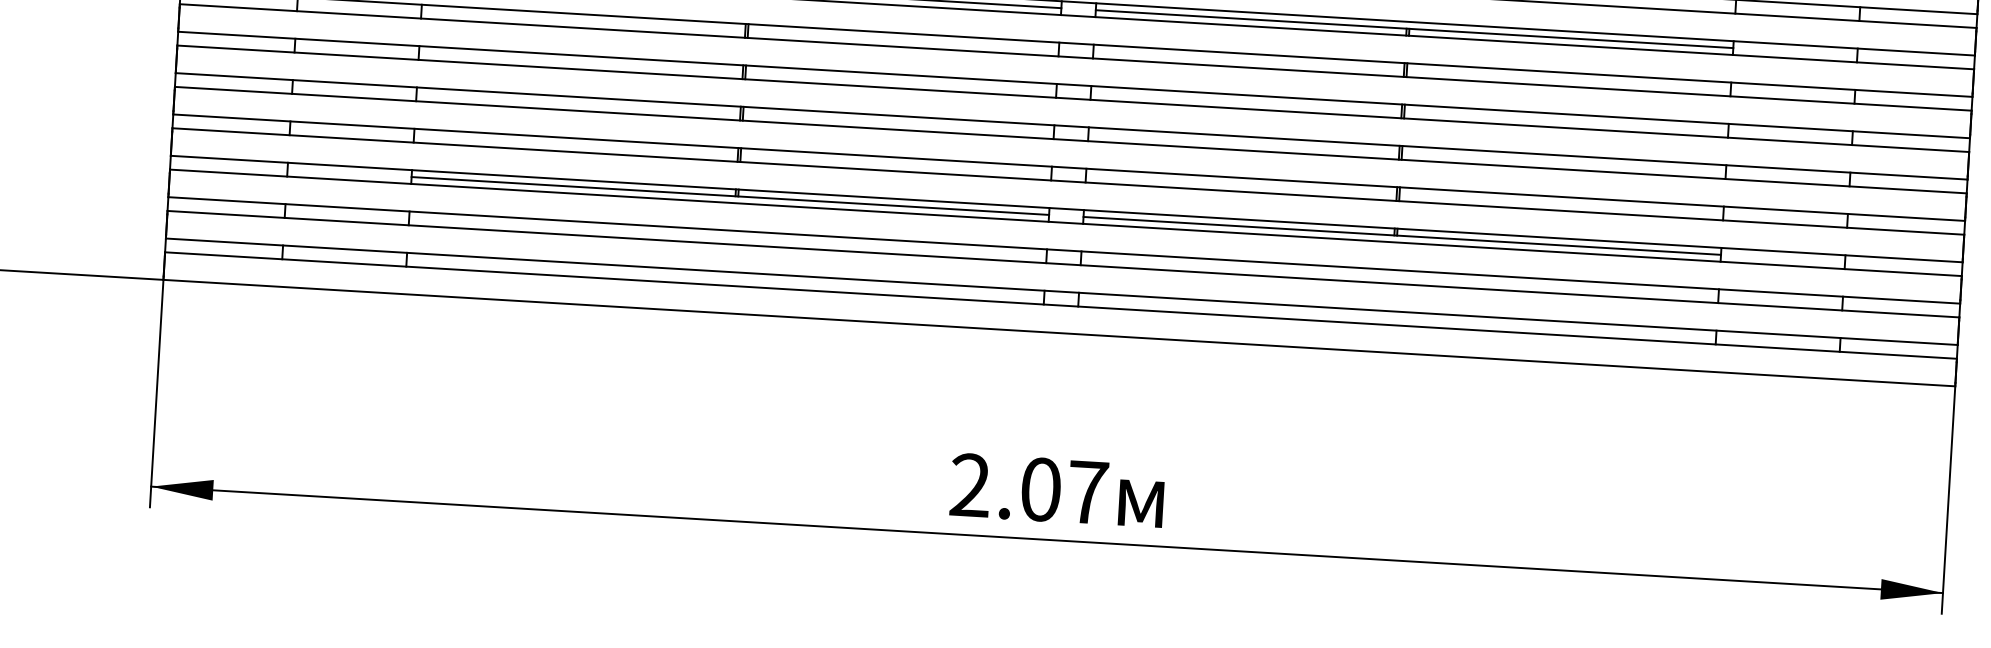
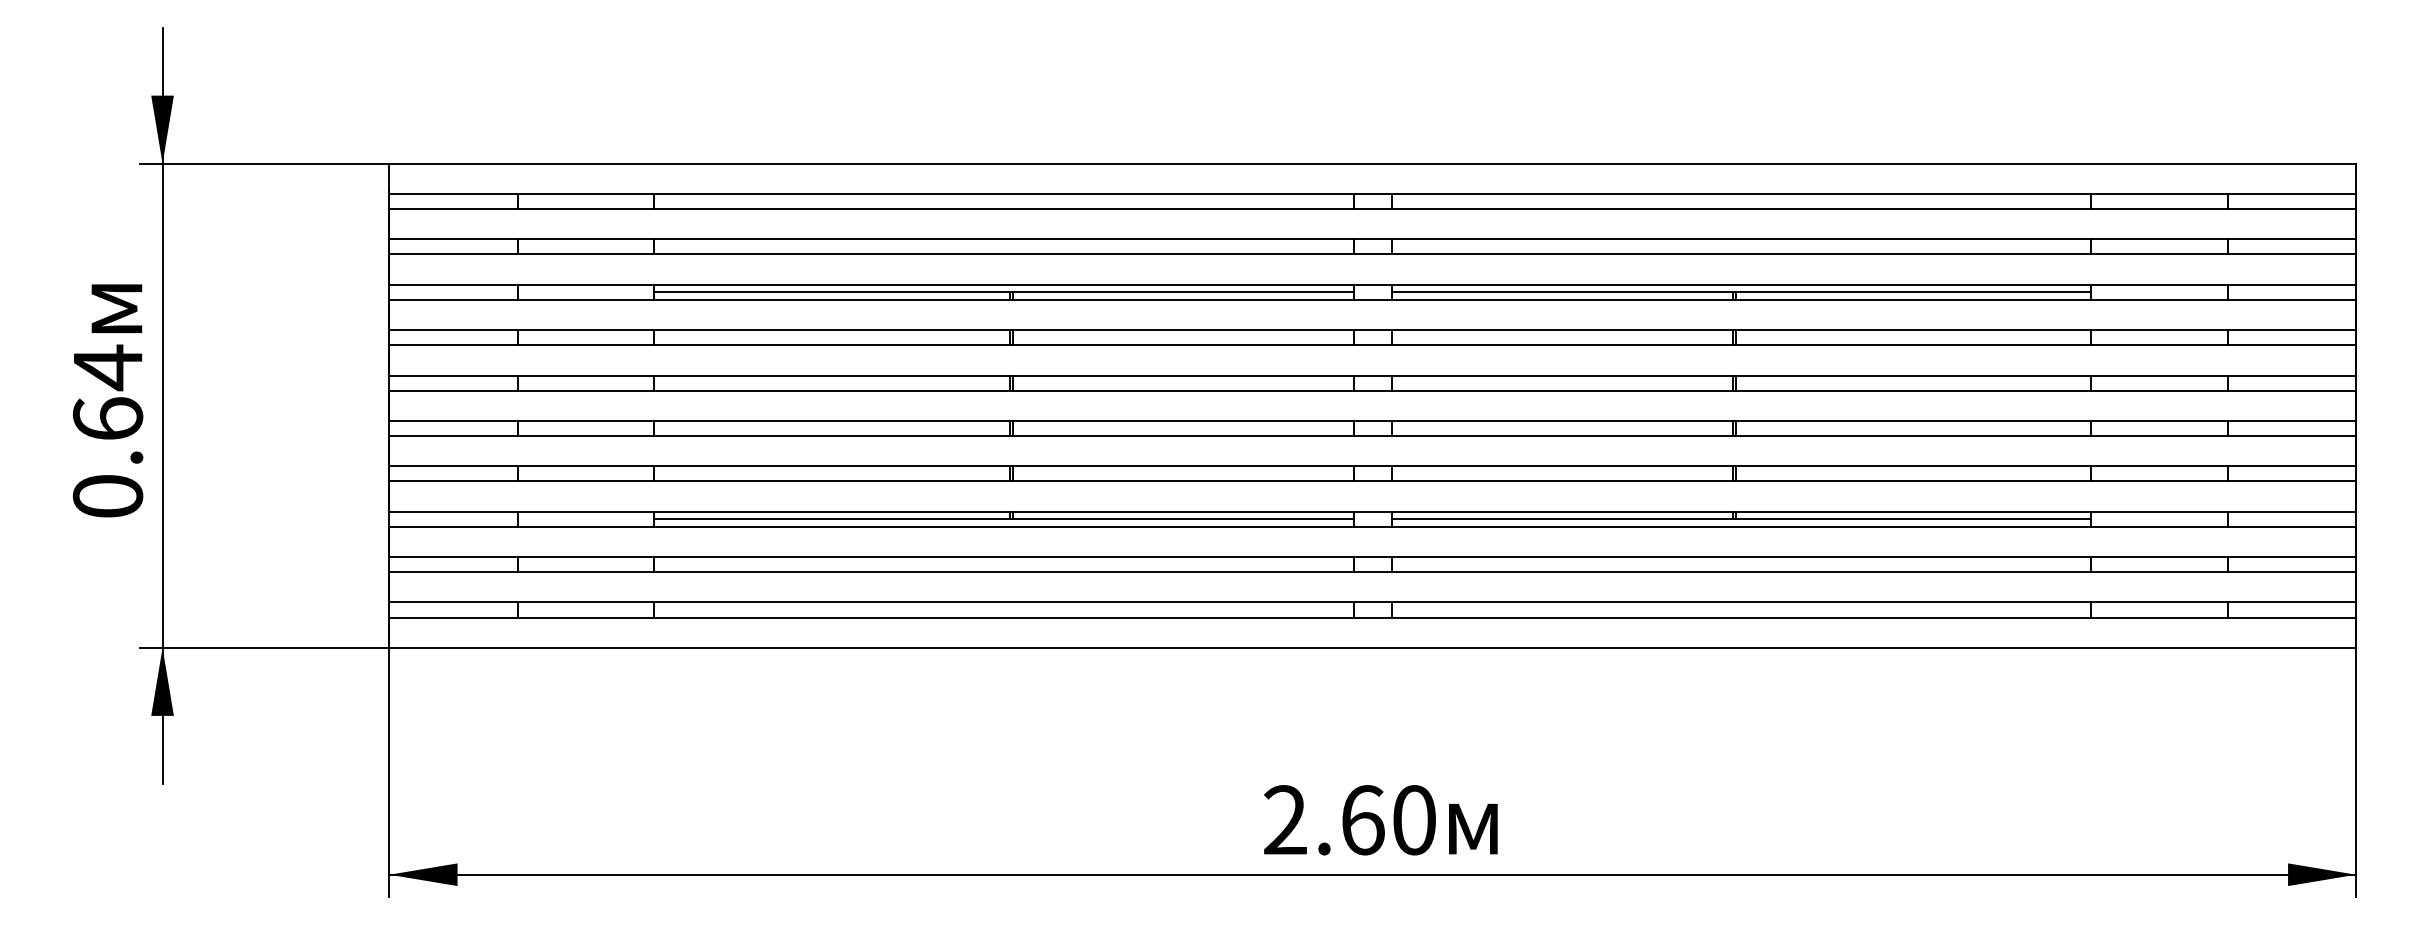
text: (1065, 491) -> (1389, 820), 2.07 -> 2.60

